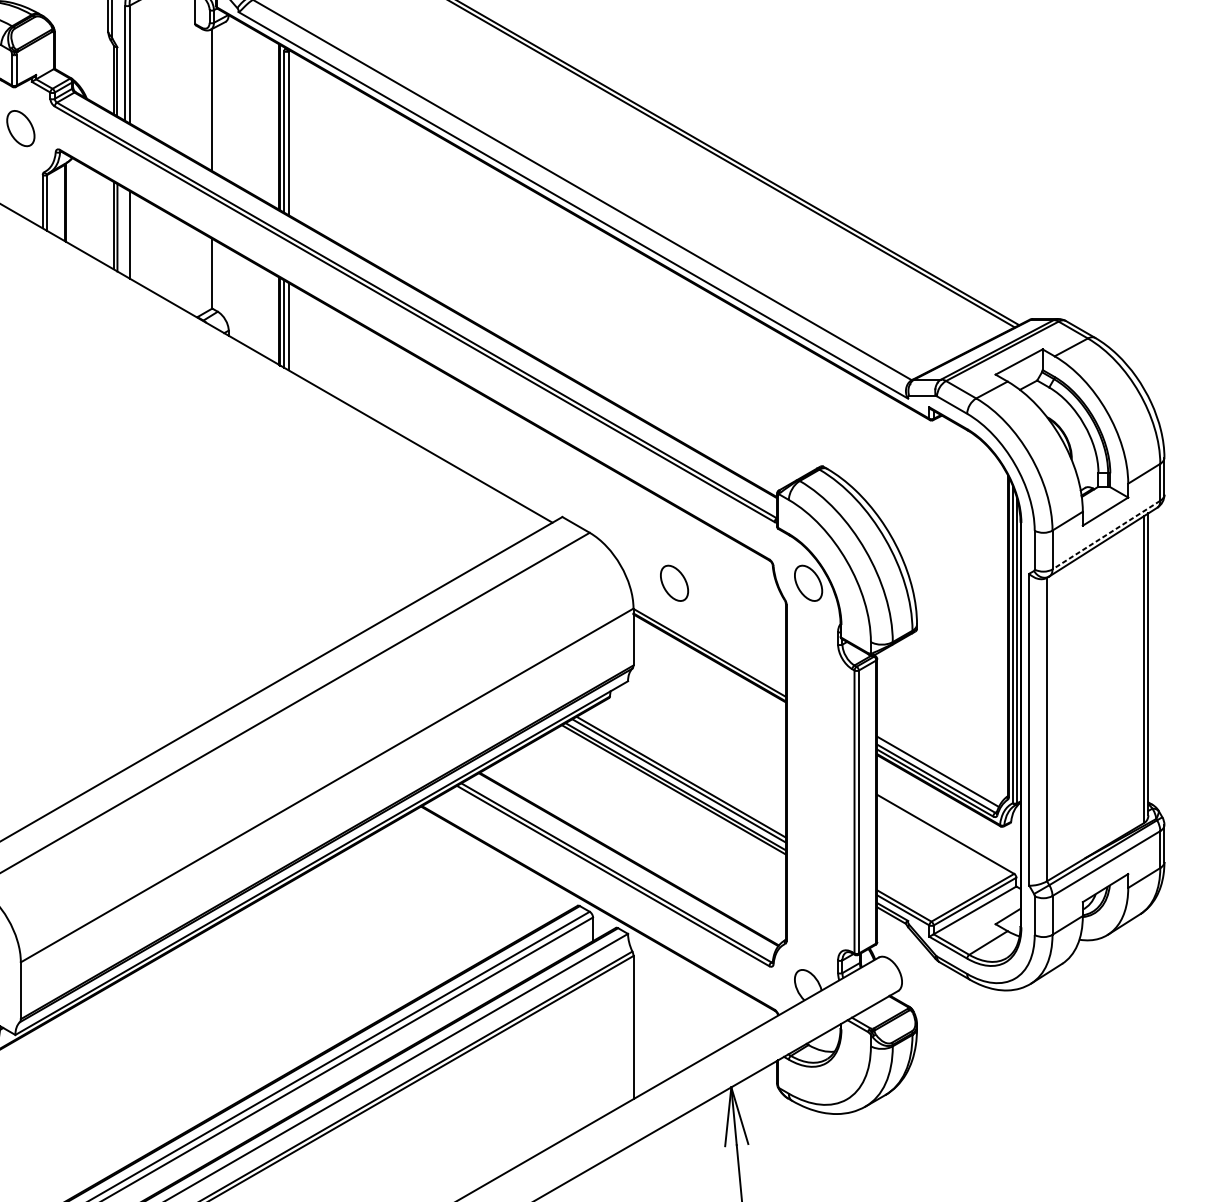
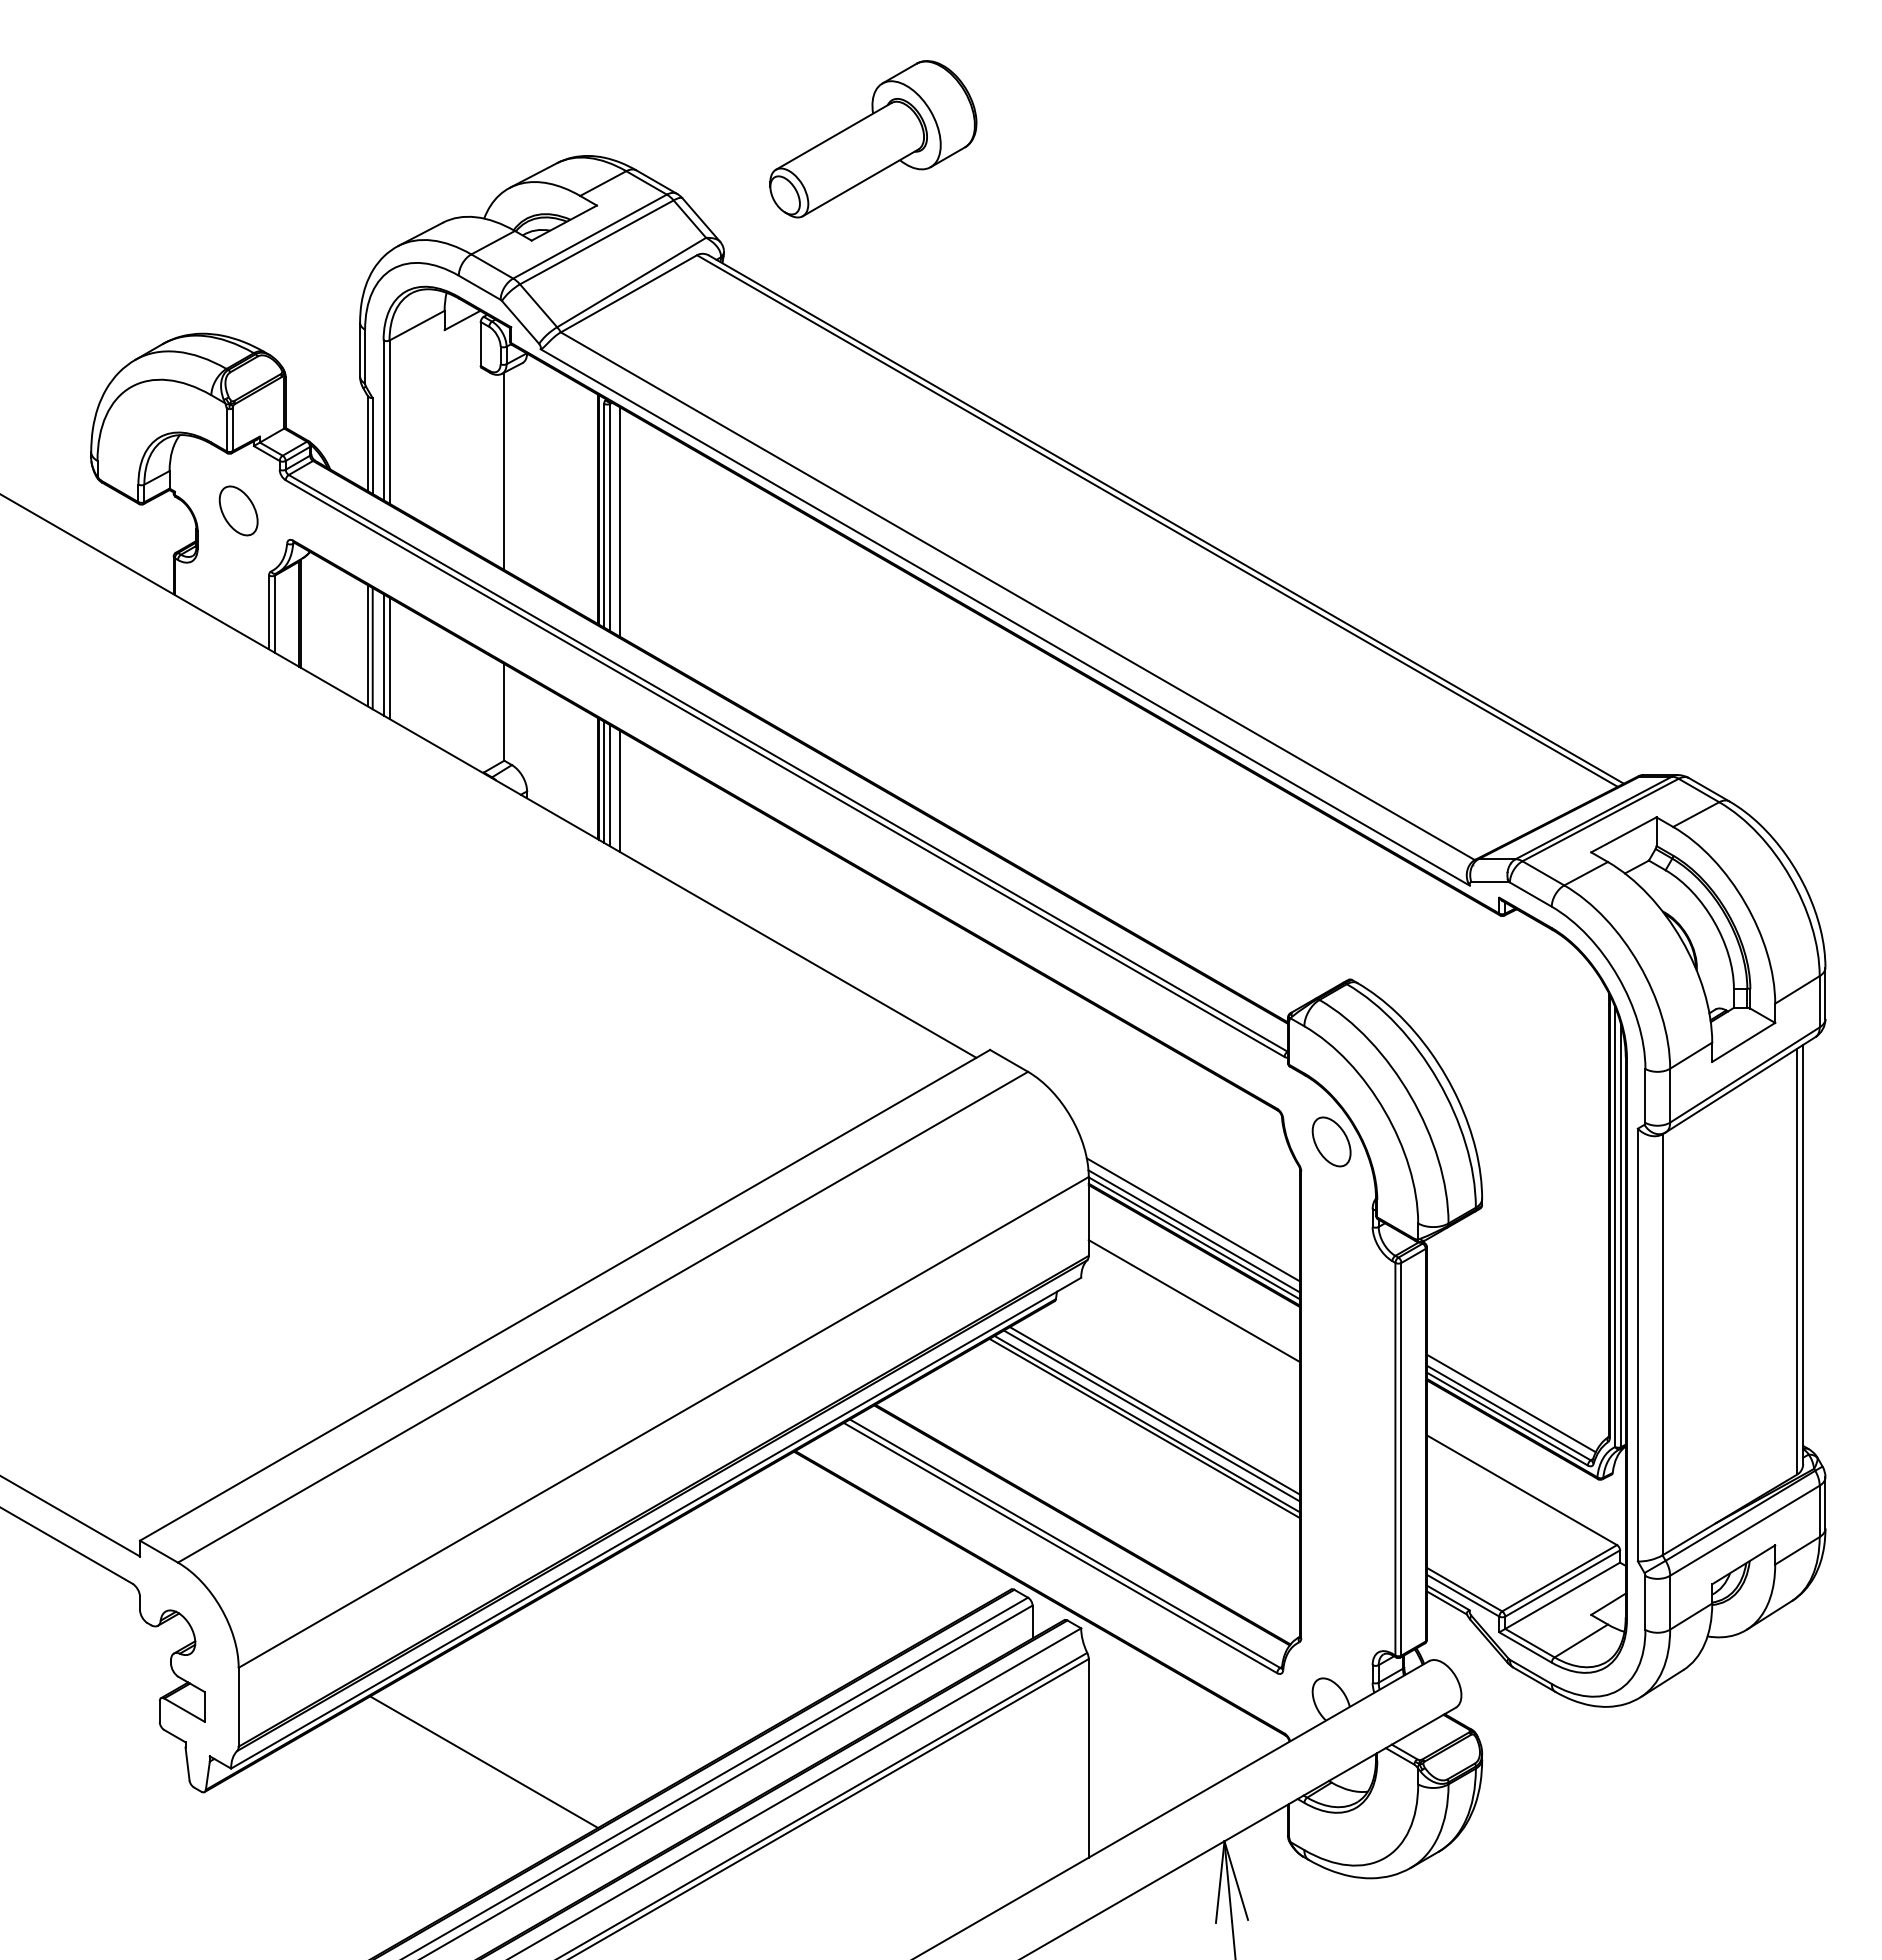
line: (295, 136) -> (619, 521), added
line: (125, 232) -> (383, 654), added
line: (295, 330) -> (619, 790), added
line: (1106, 535) -> (1744, 1075), dashed -> solid
part: (674, 583) -> (1145, 1141), removed
line: (708, 639) -> (1193, 1219), added
line: (709, 647) -> (1194, 1231), added
line: (709, 698) -> (1194, 1301), added
line: (198, 1029) -> (484, 1761), added

